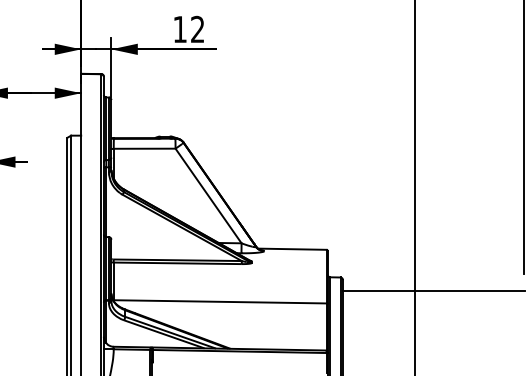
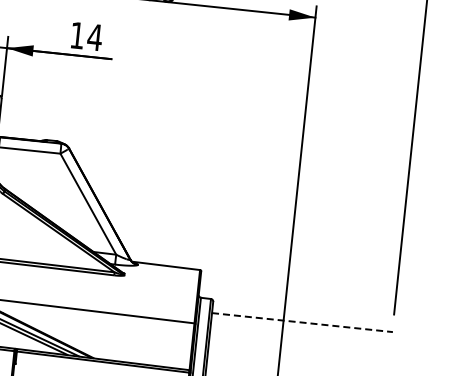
text: (197, 28) -> (94, 36), 12 -> 14
line: (433, 291) -> (302, 322), solid -> dashed

